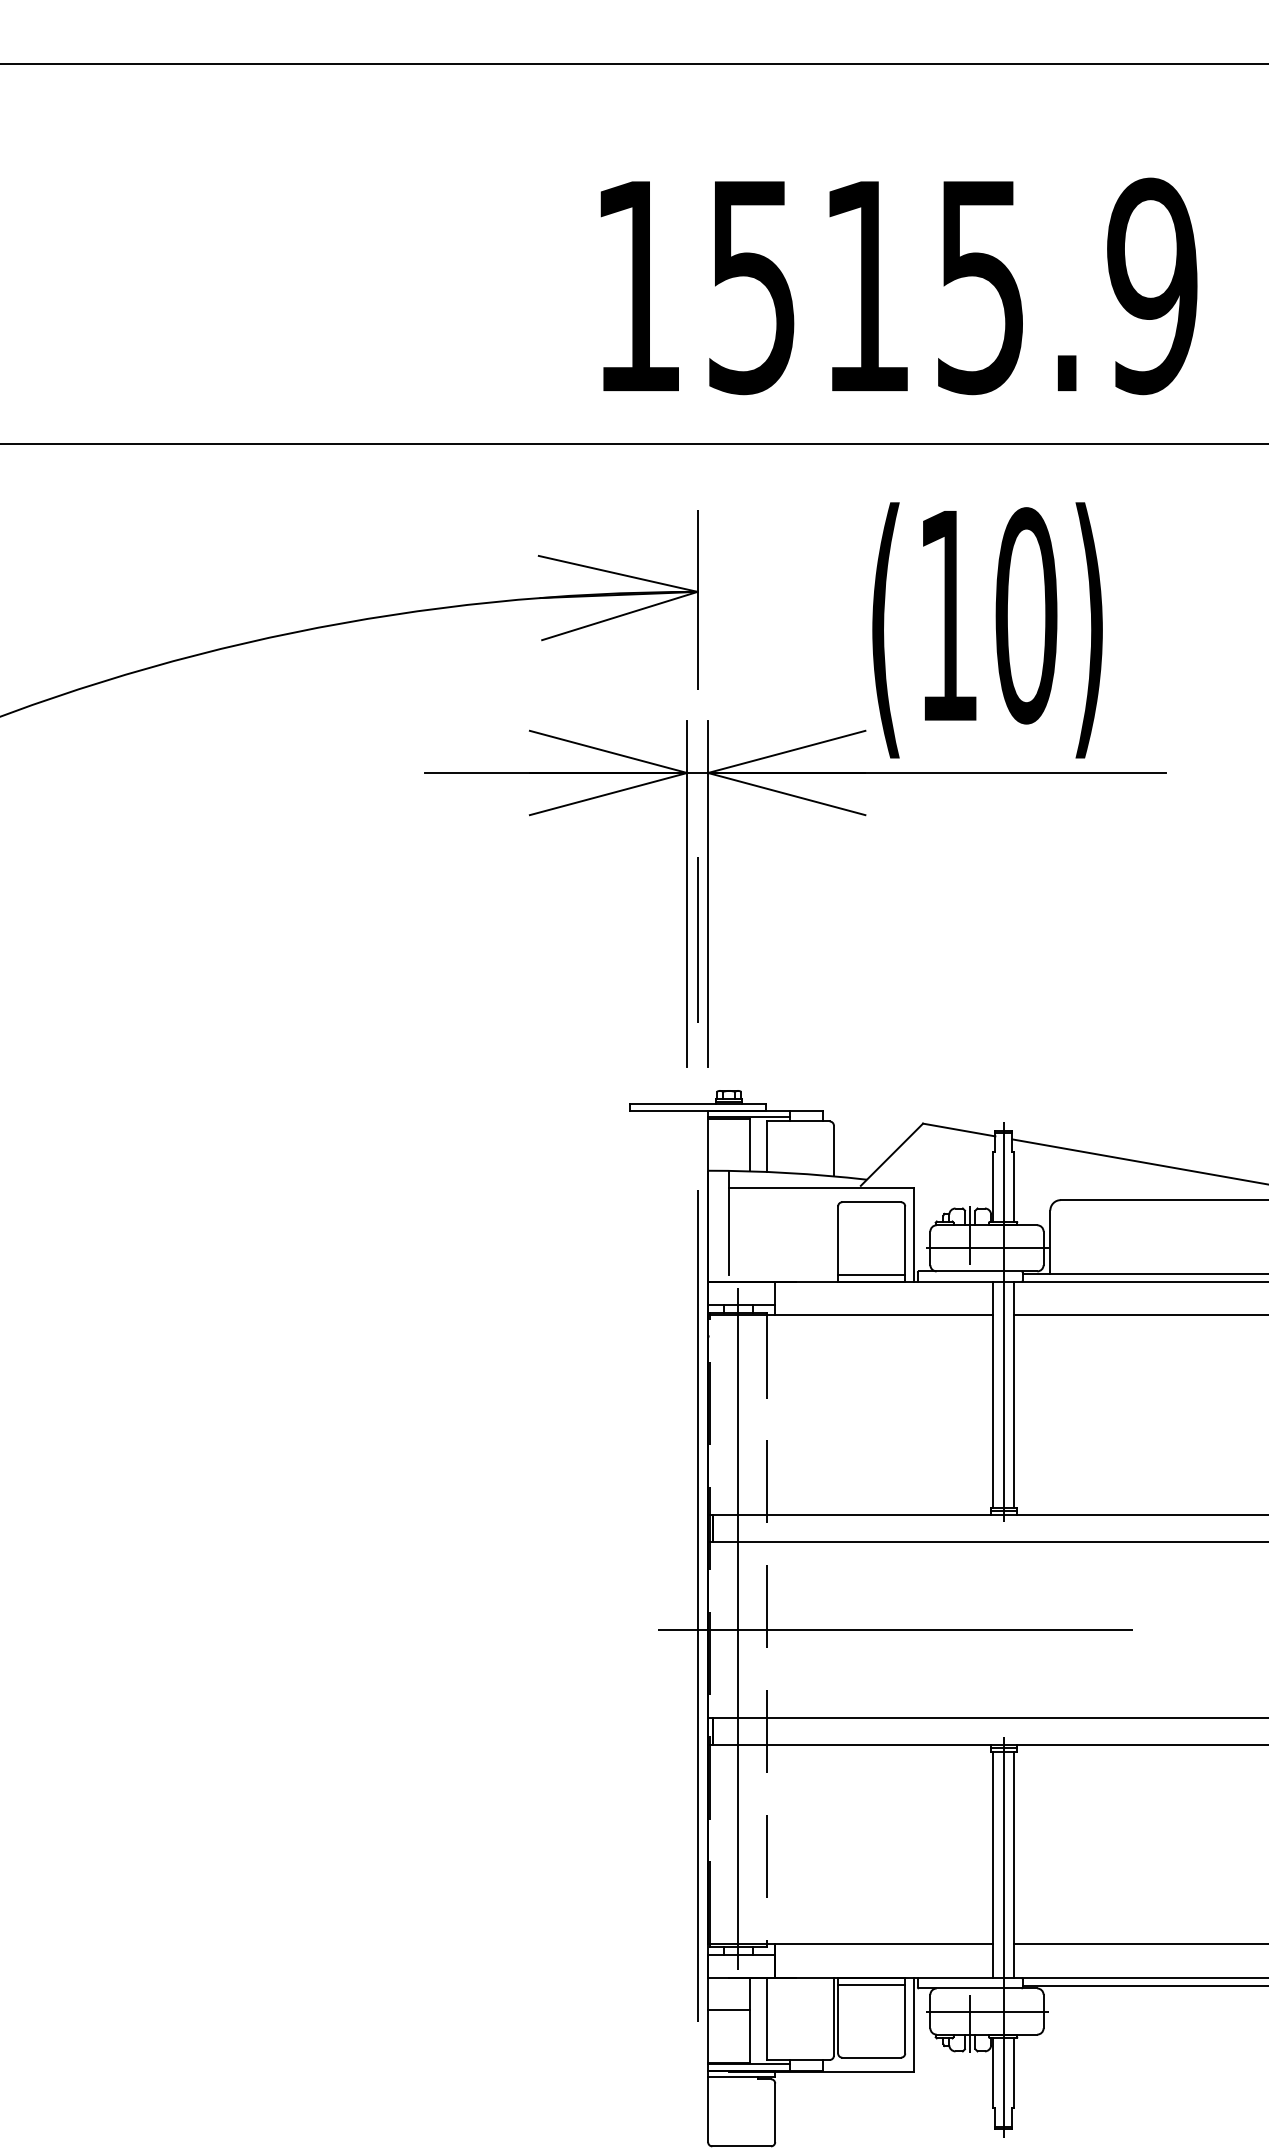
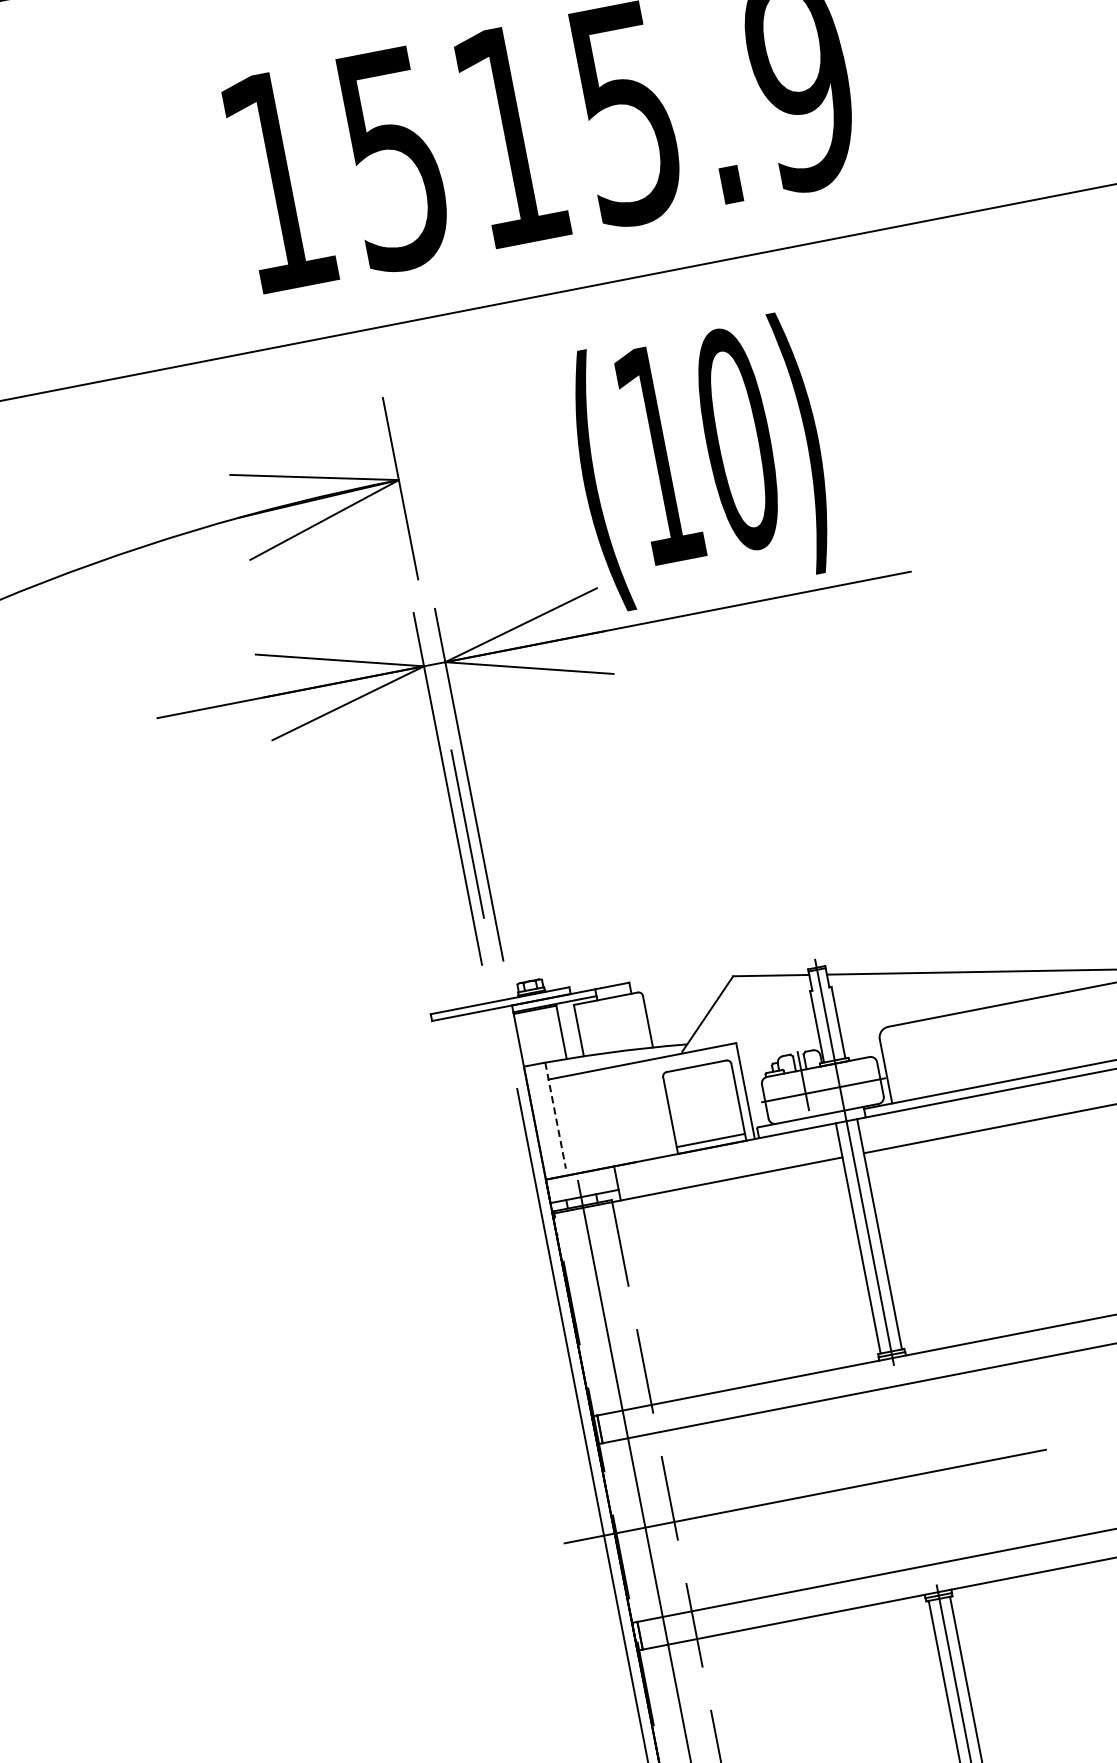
line: (729, 1223) -> (556, 1116), solid -> dashed

